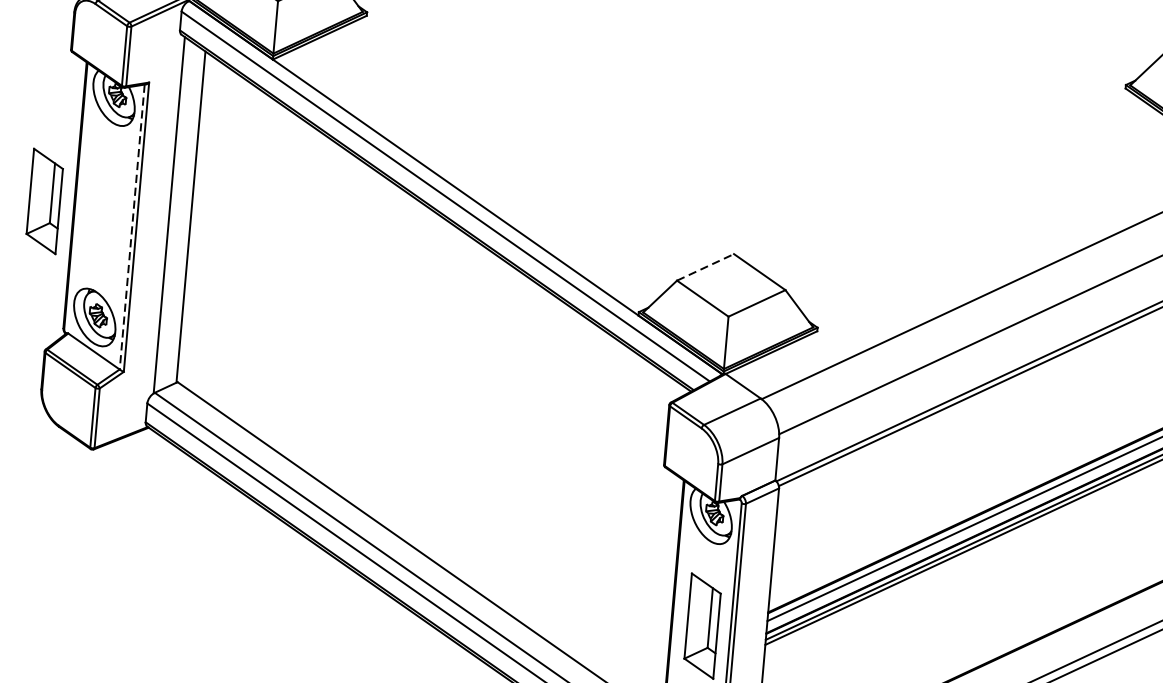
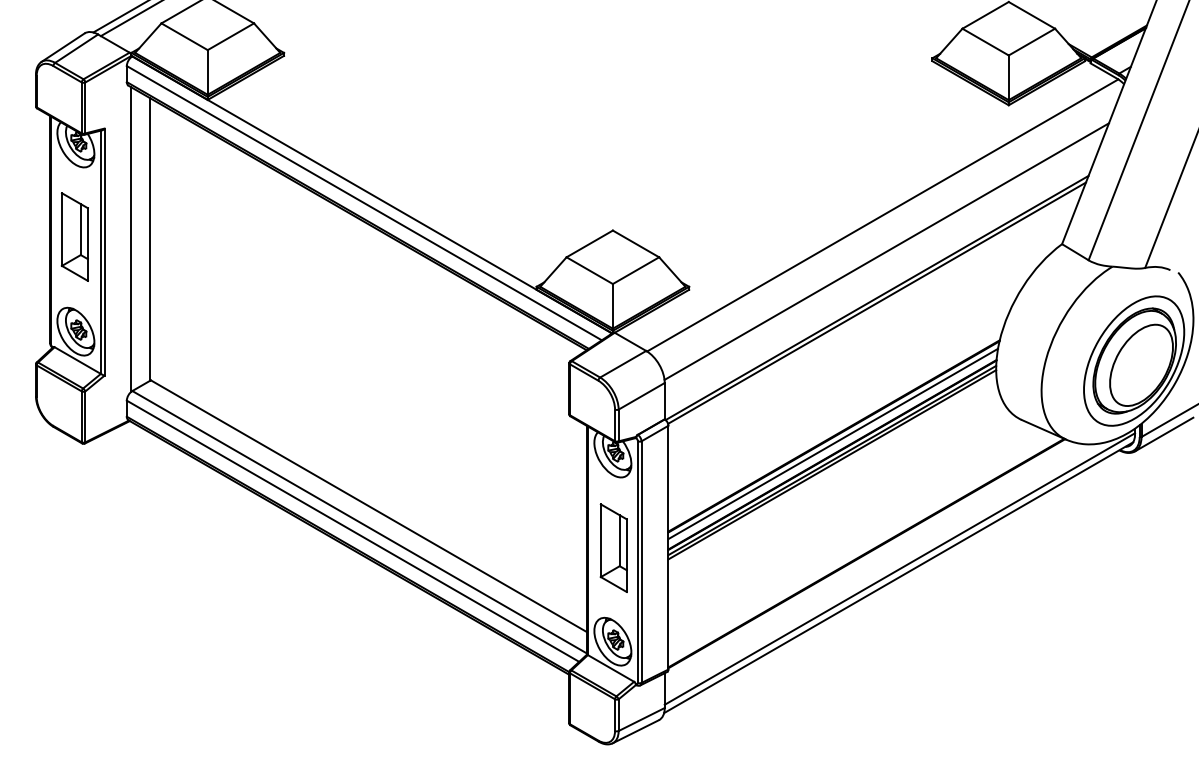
part: (44, 200) -> (74, 236), moved
line: (131, 227) -> (100, 252), dashed -> solid
line: (705, 266) -> (589, 243), dashed -> solid

